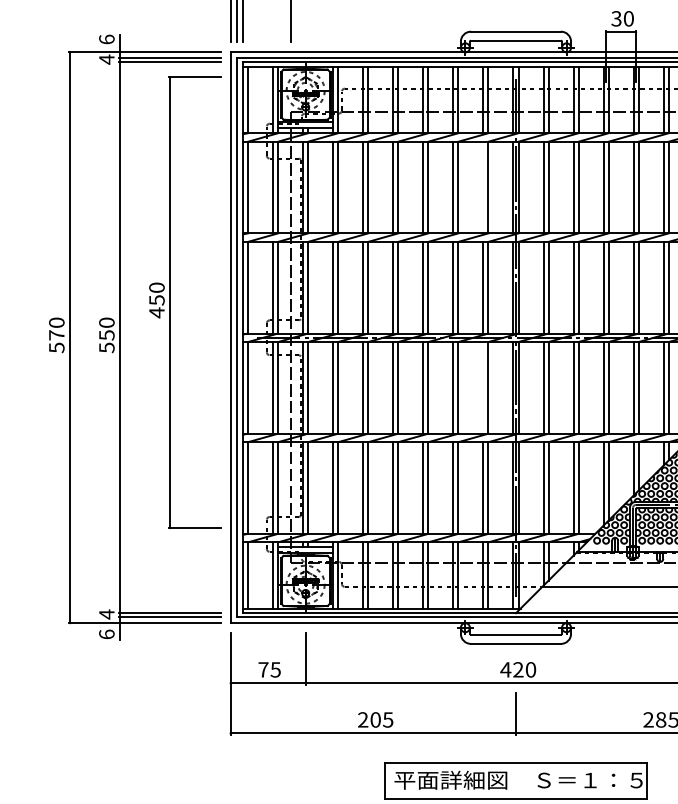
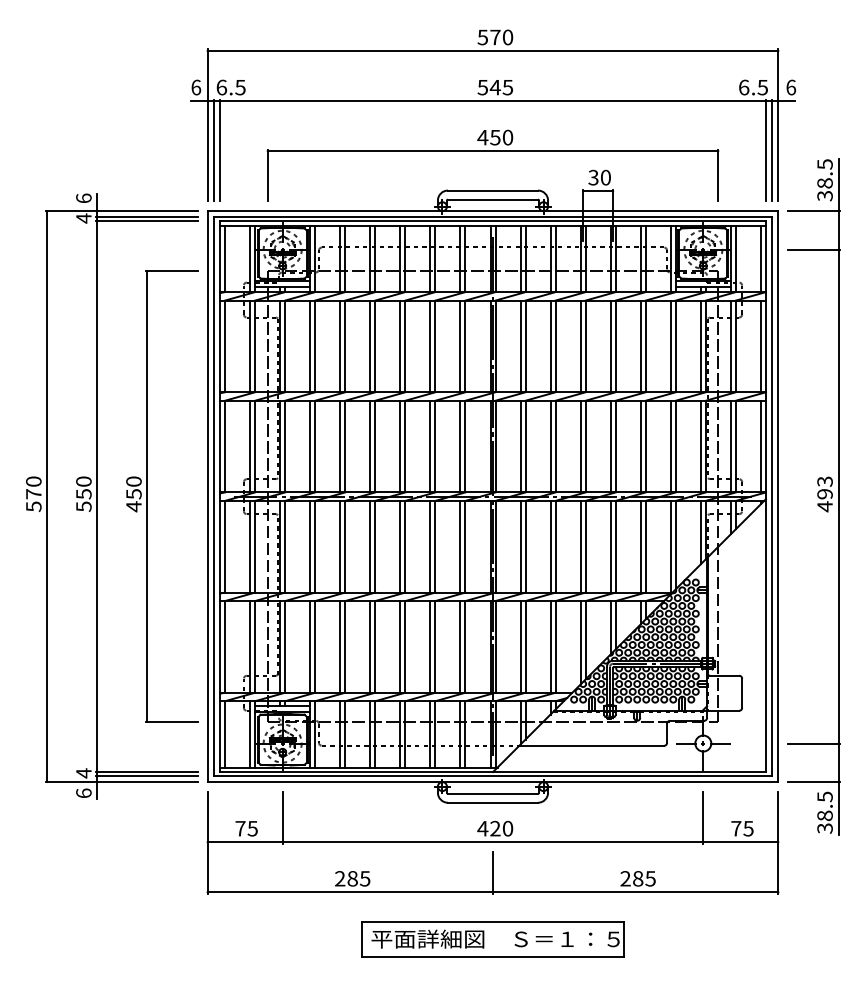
line: (483, 187) -> (460, 346), added
part: (170, 302) -> (147, 496), moved
line: (483, 387) -> (460, 546), added
text: (375, 719) -> (352, 878), 205 -> 285

